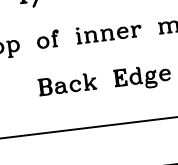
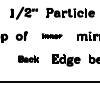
part: (107, 31) -> (51, 35), size x0.6
part: (66, 82) -> (28, 58), size x0.7

